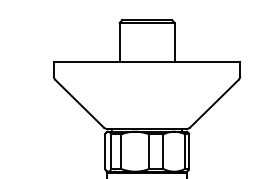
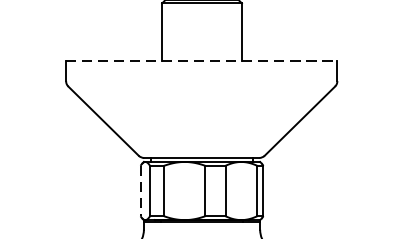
line: (147, 62) -> (202, 61), solid -> dashed
line: (104, 152) -> (139, 192), solid -> dashed

